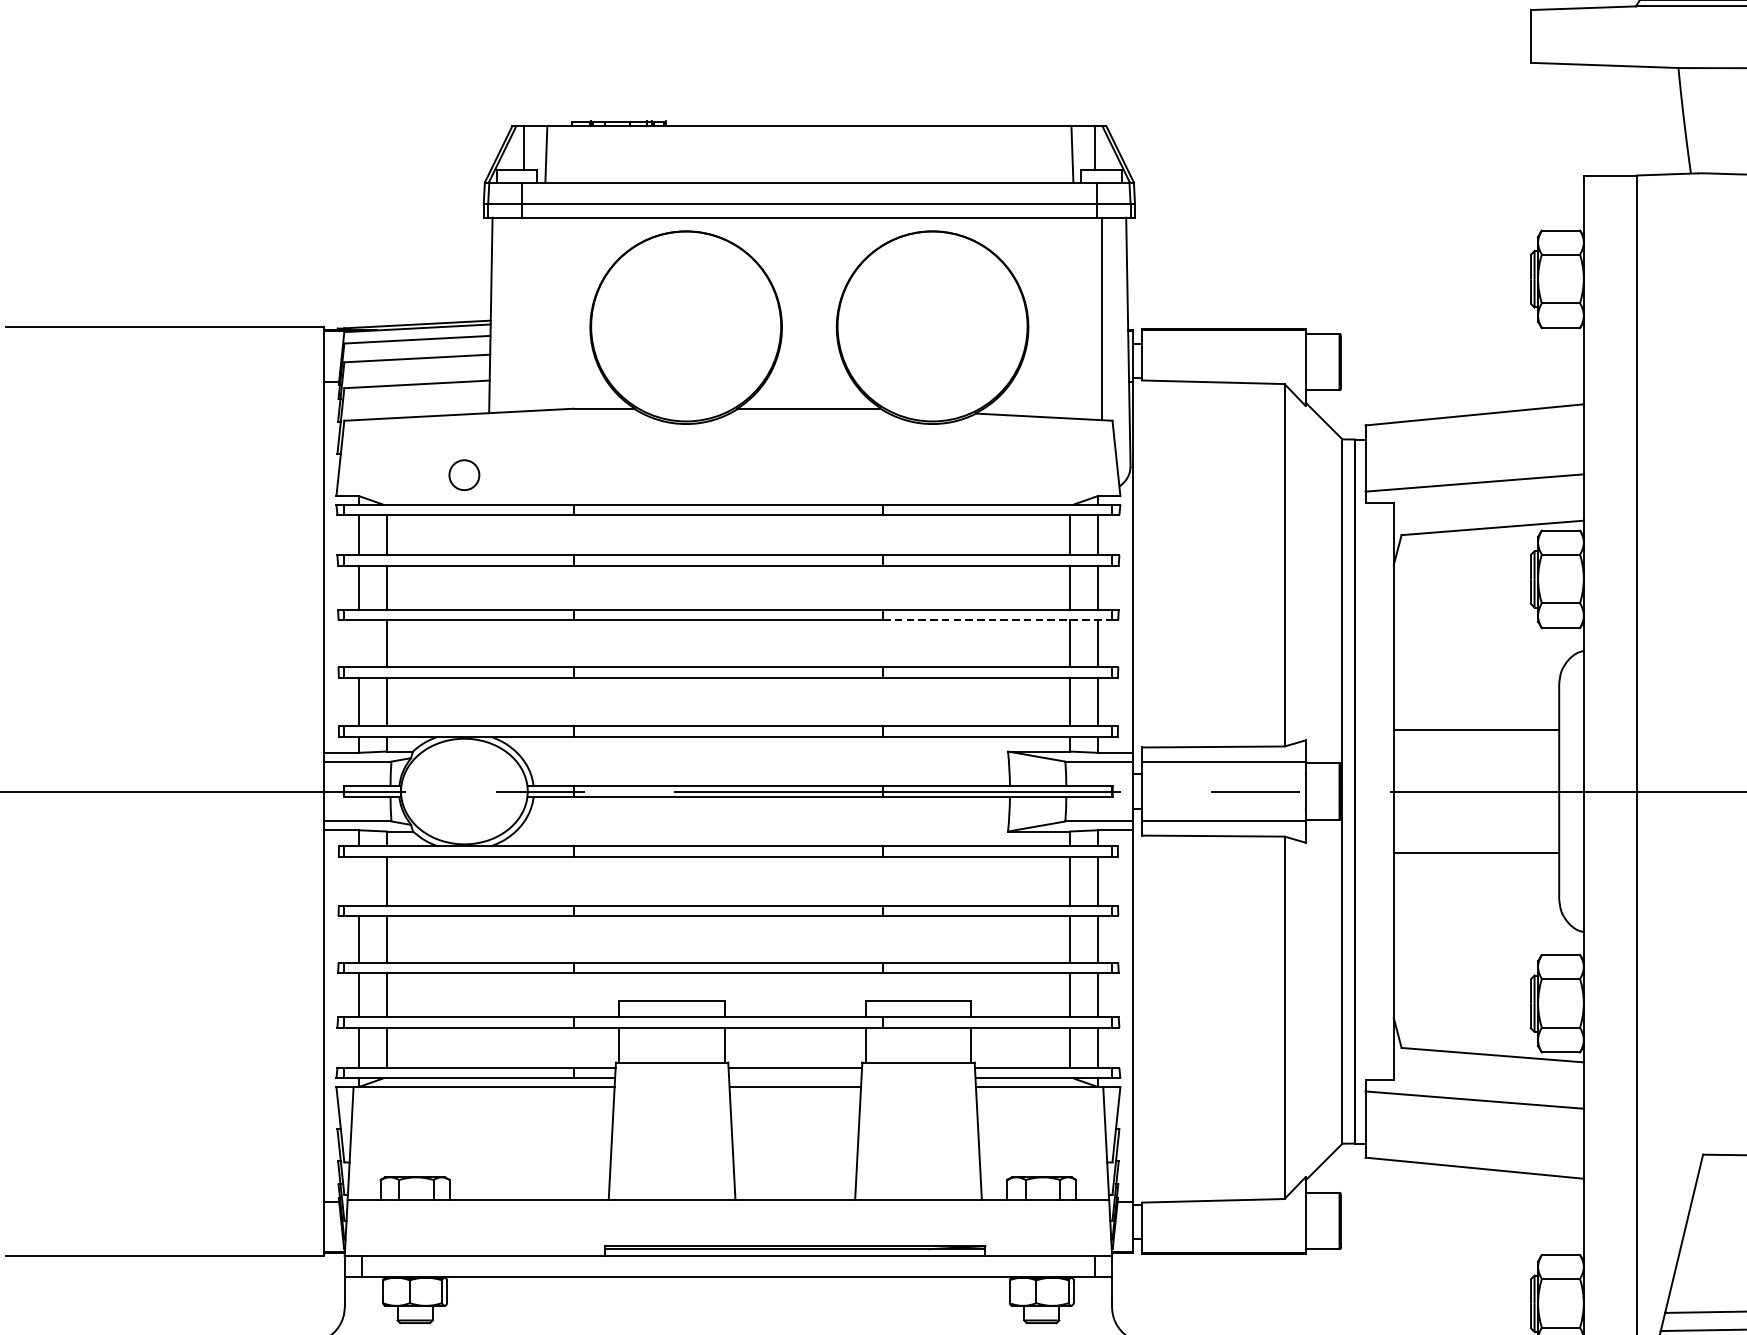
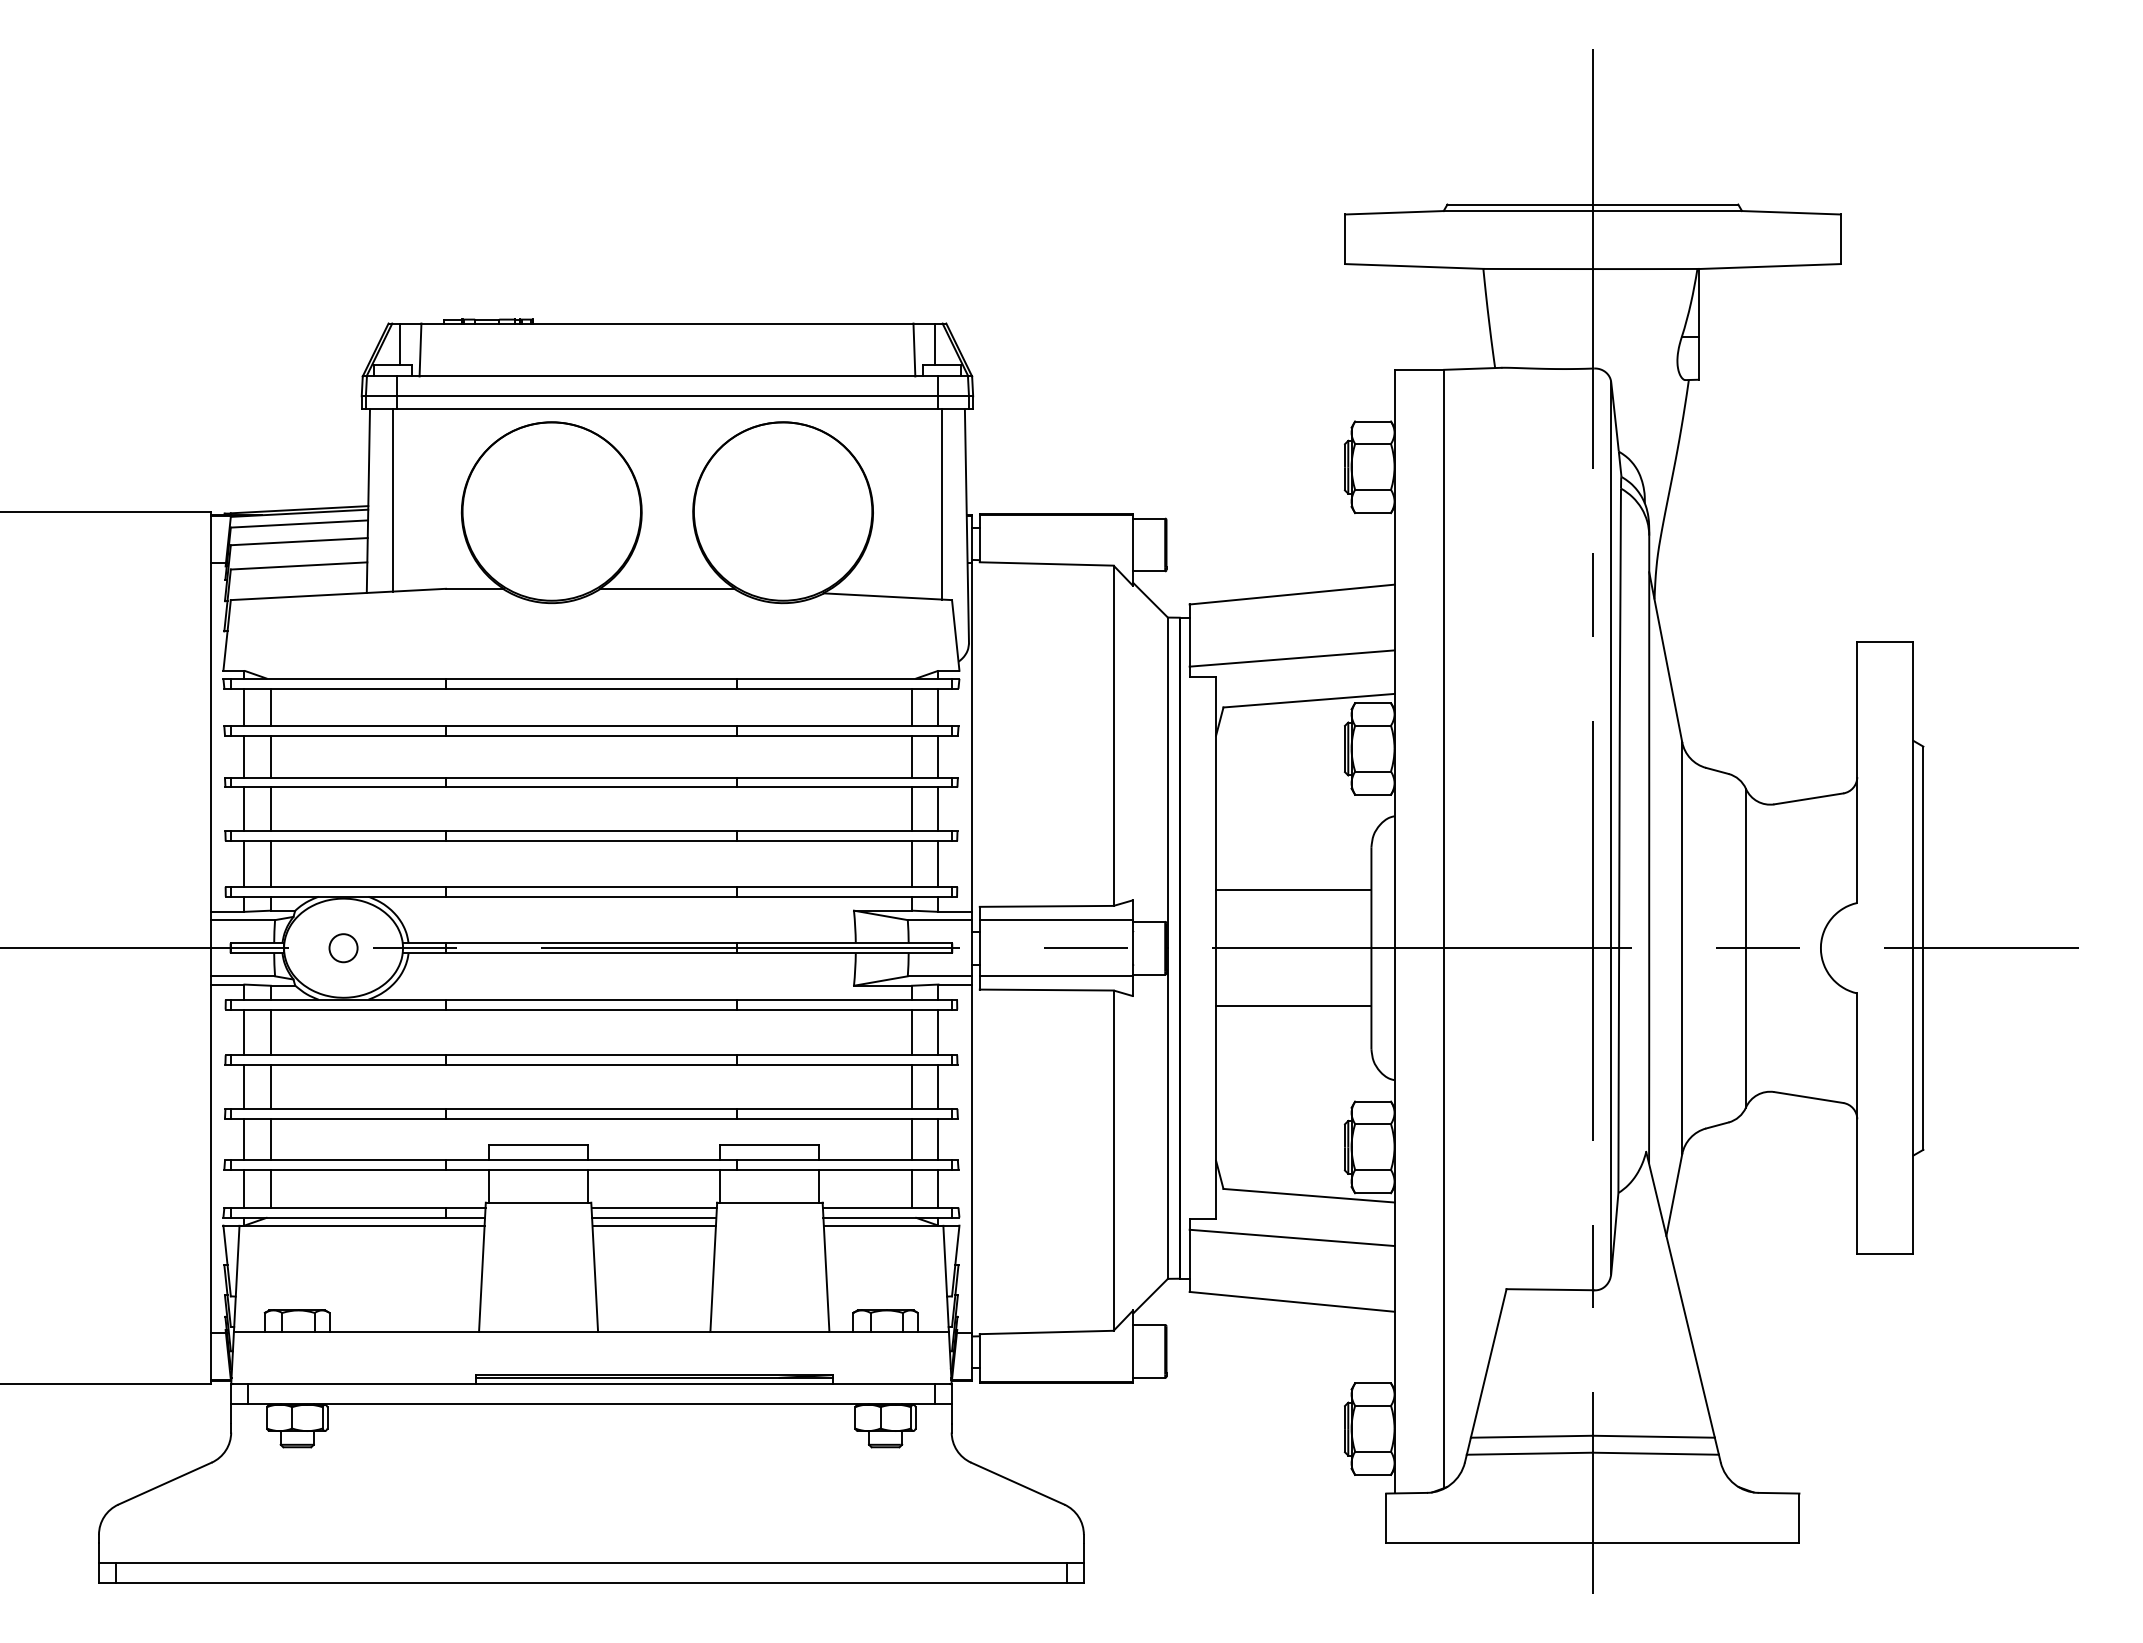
line: (517, 314) -> (393, 500), added
circle: (464, 475) -> (343, 948), moved
line: (997, 620) -> (844, 787), dashed -> solid
line: (358, 643) -> (244, 809), added
line: (358, 881) -> (244, 1032), added
line: (795, 1078) -> (654, 1217), added

